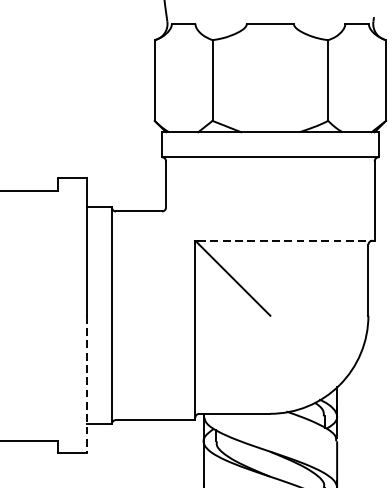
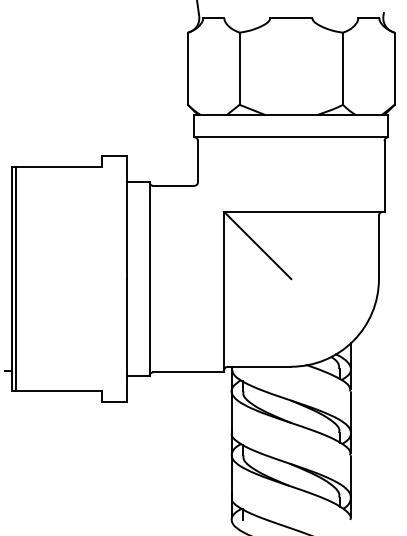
line: (286, 240) -> (305, 211), dashed -> solid
line: (87, 384) -> (127, 340), dashed -> solid

